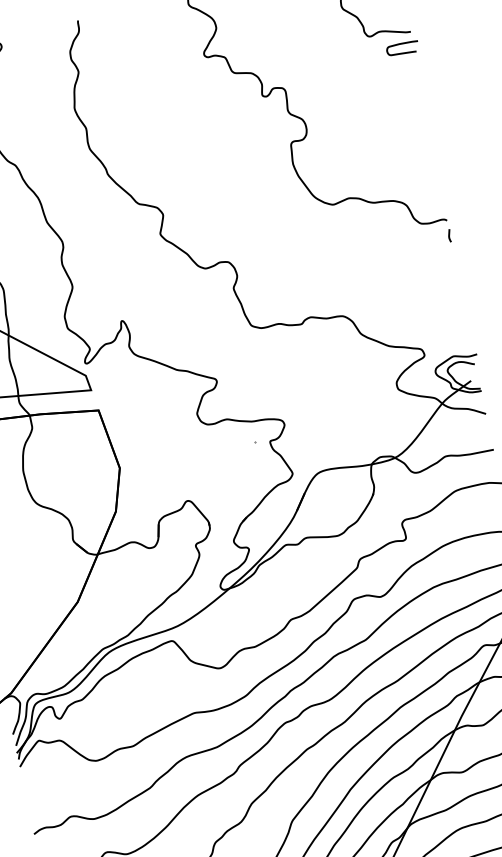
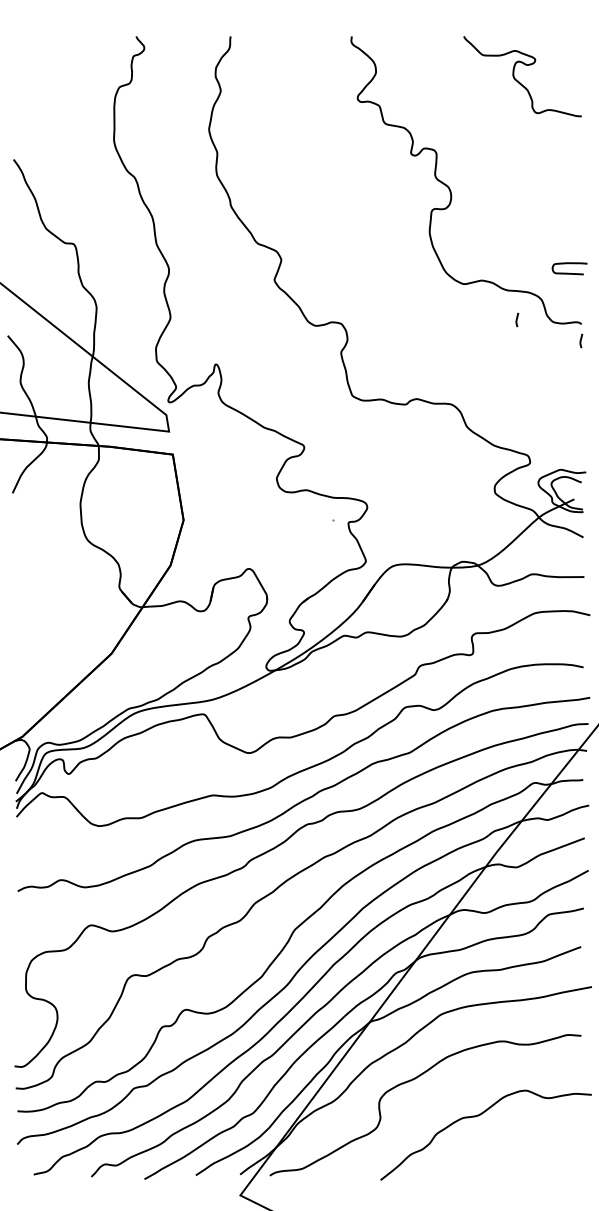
curve: (401, 44) -> (569, 264), moved
curve: (388, 227) -> (517, 319), added

